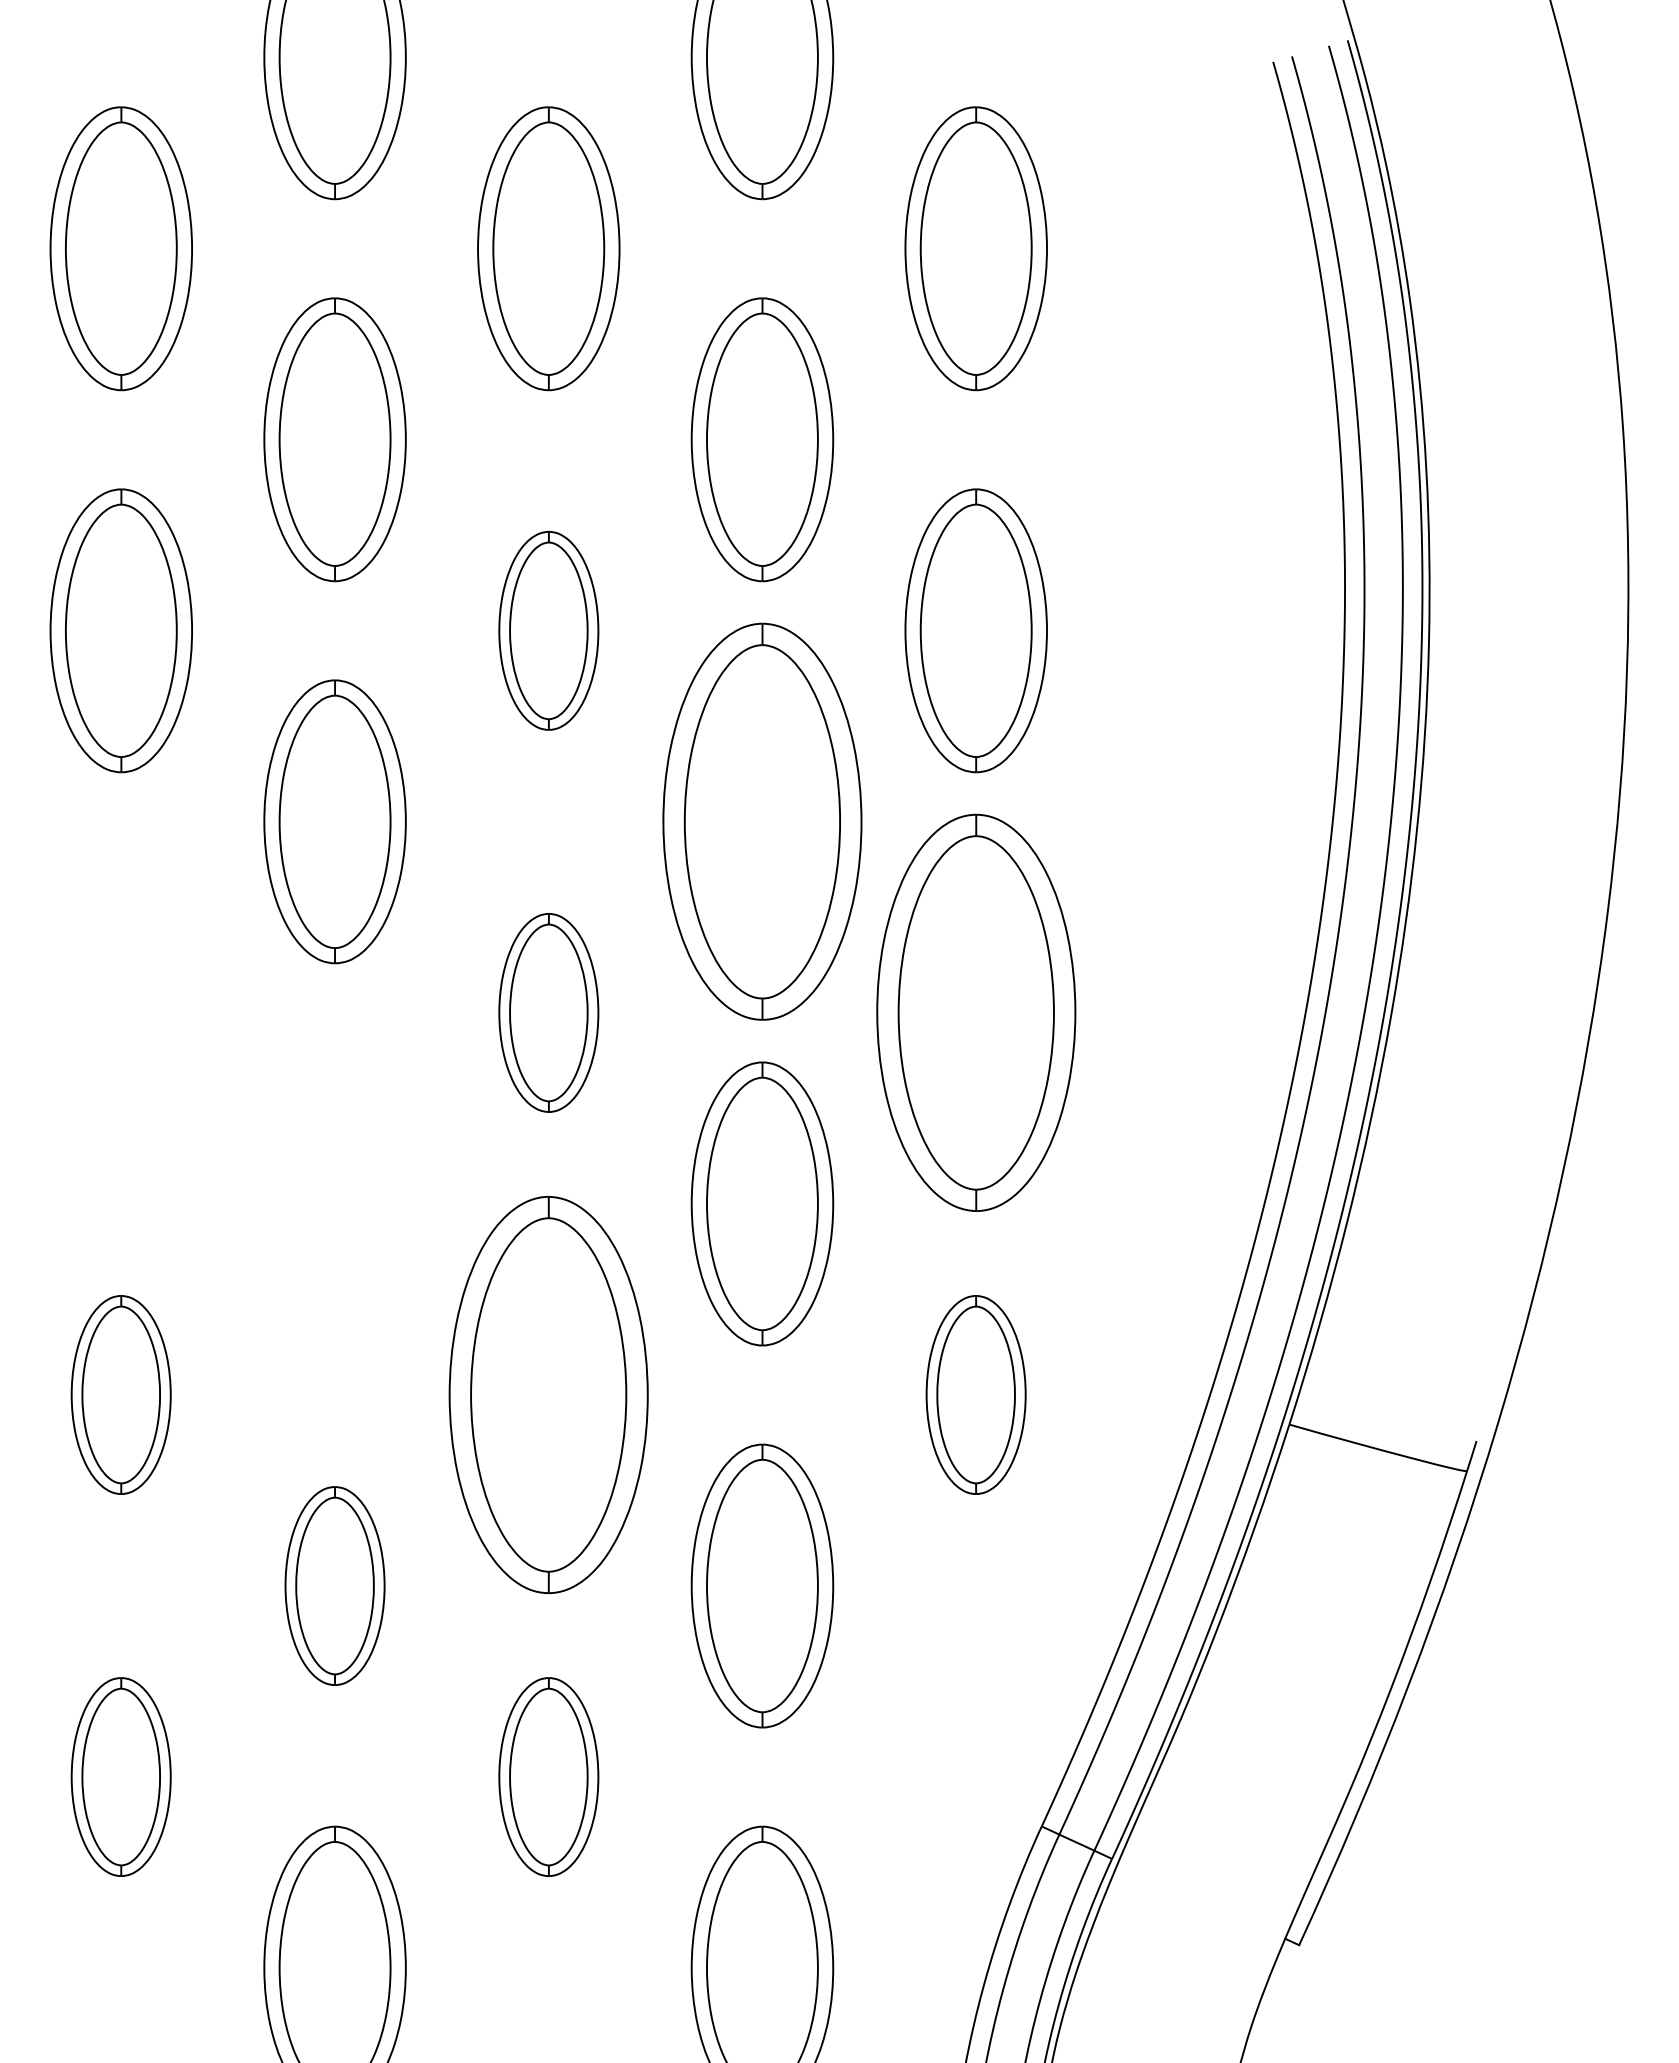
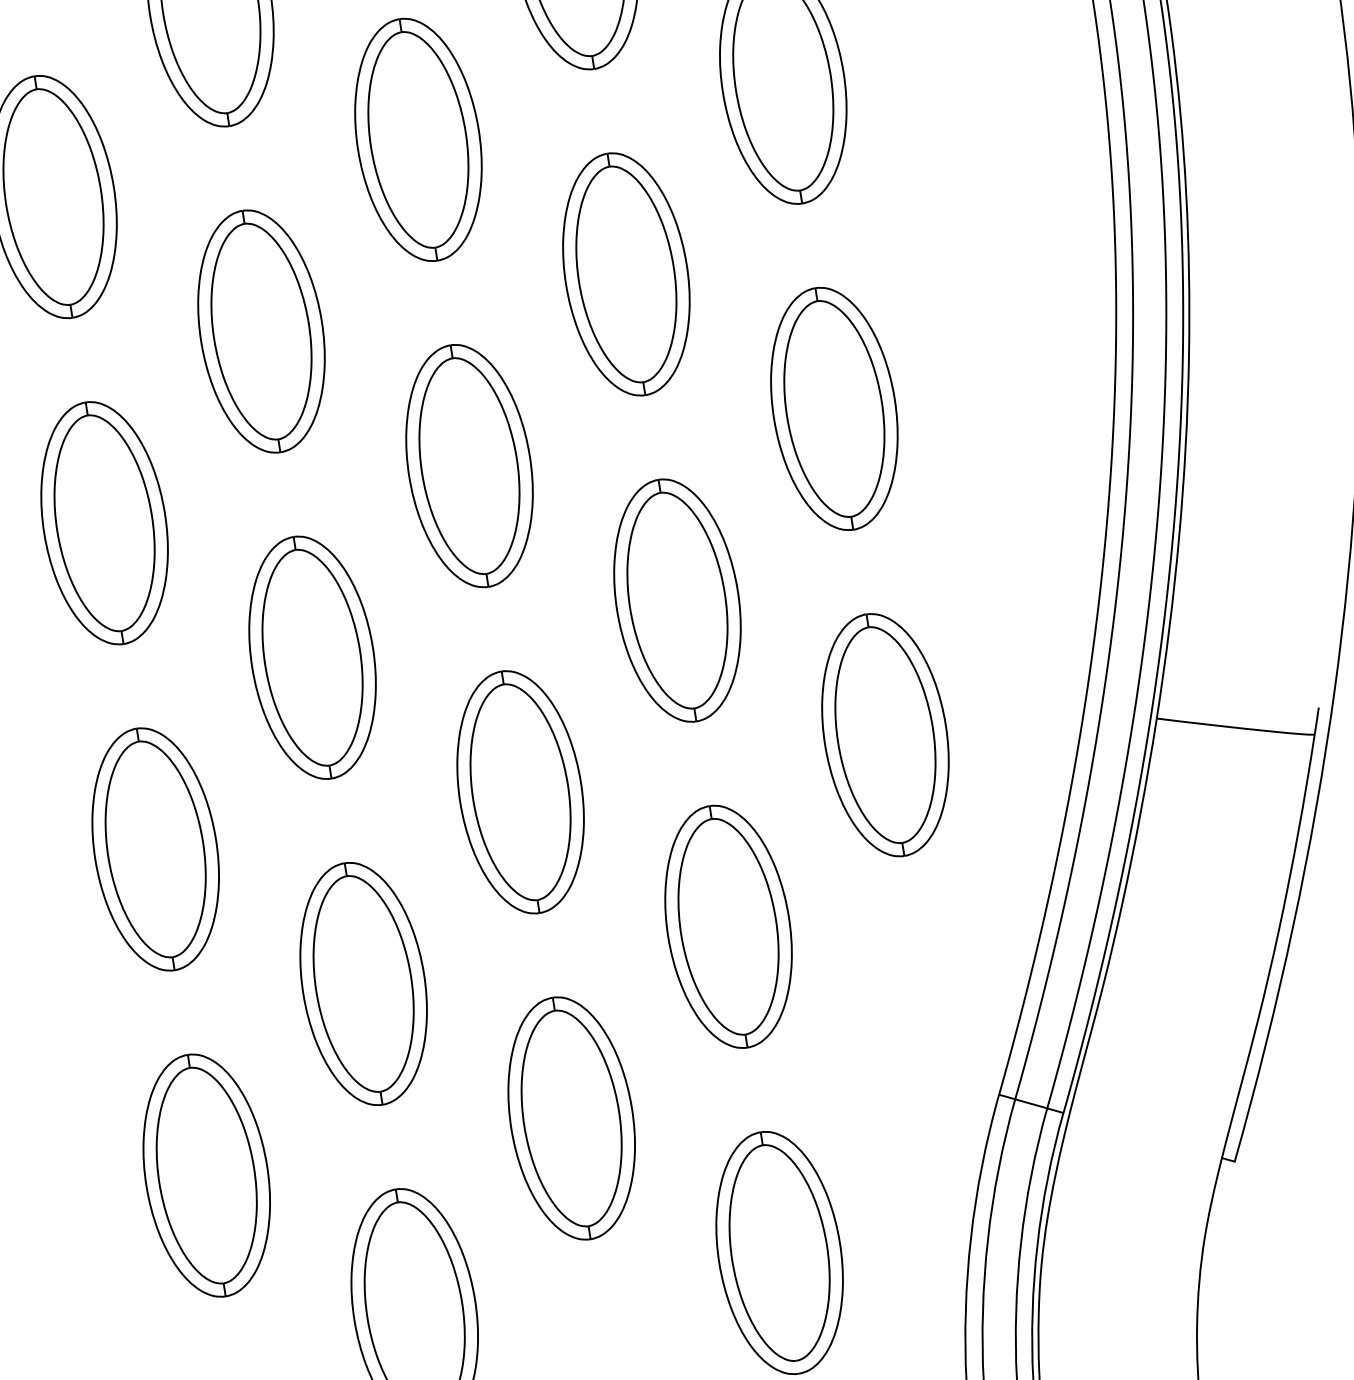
part: (548, 630) -> (418, 139), size x1.43
part: (762, 821) -> (626, 274), size x0.71
part: (120, 1012) -> (103, 523), added
part: (548, 1012) -> (469, 465), size x1.43
part: (975, 1012) -> (833, 408), size x0.71
part: (334, 1203) -> (312, 657), added
part: (120, 1394) -> (154, 849), size x1.43
part: (548, 1394) -> (520, 791), size x0.71
part: (975, 1394) -> (884, 734), size x1.43
part: (334, 1585) -> (363, 983), size x1.43
part: (120, 1776) -> (205, 1175), size x1.43
part: (548, 1776) -> (571, 1118), size x1.43

